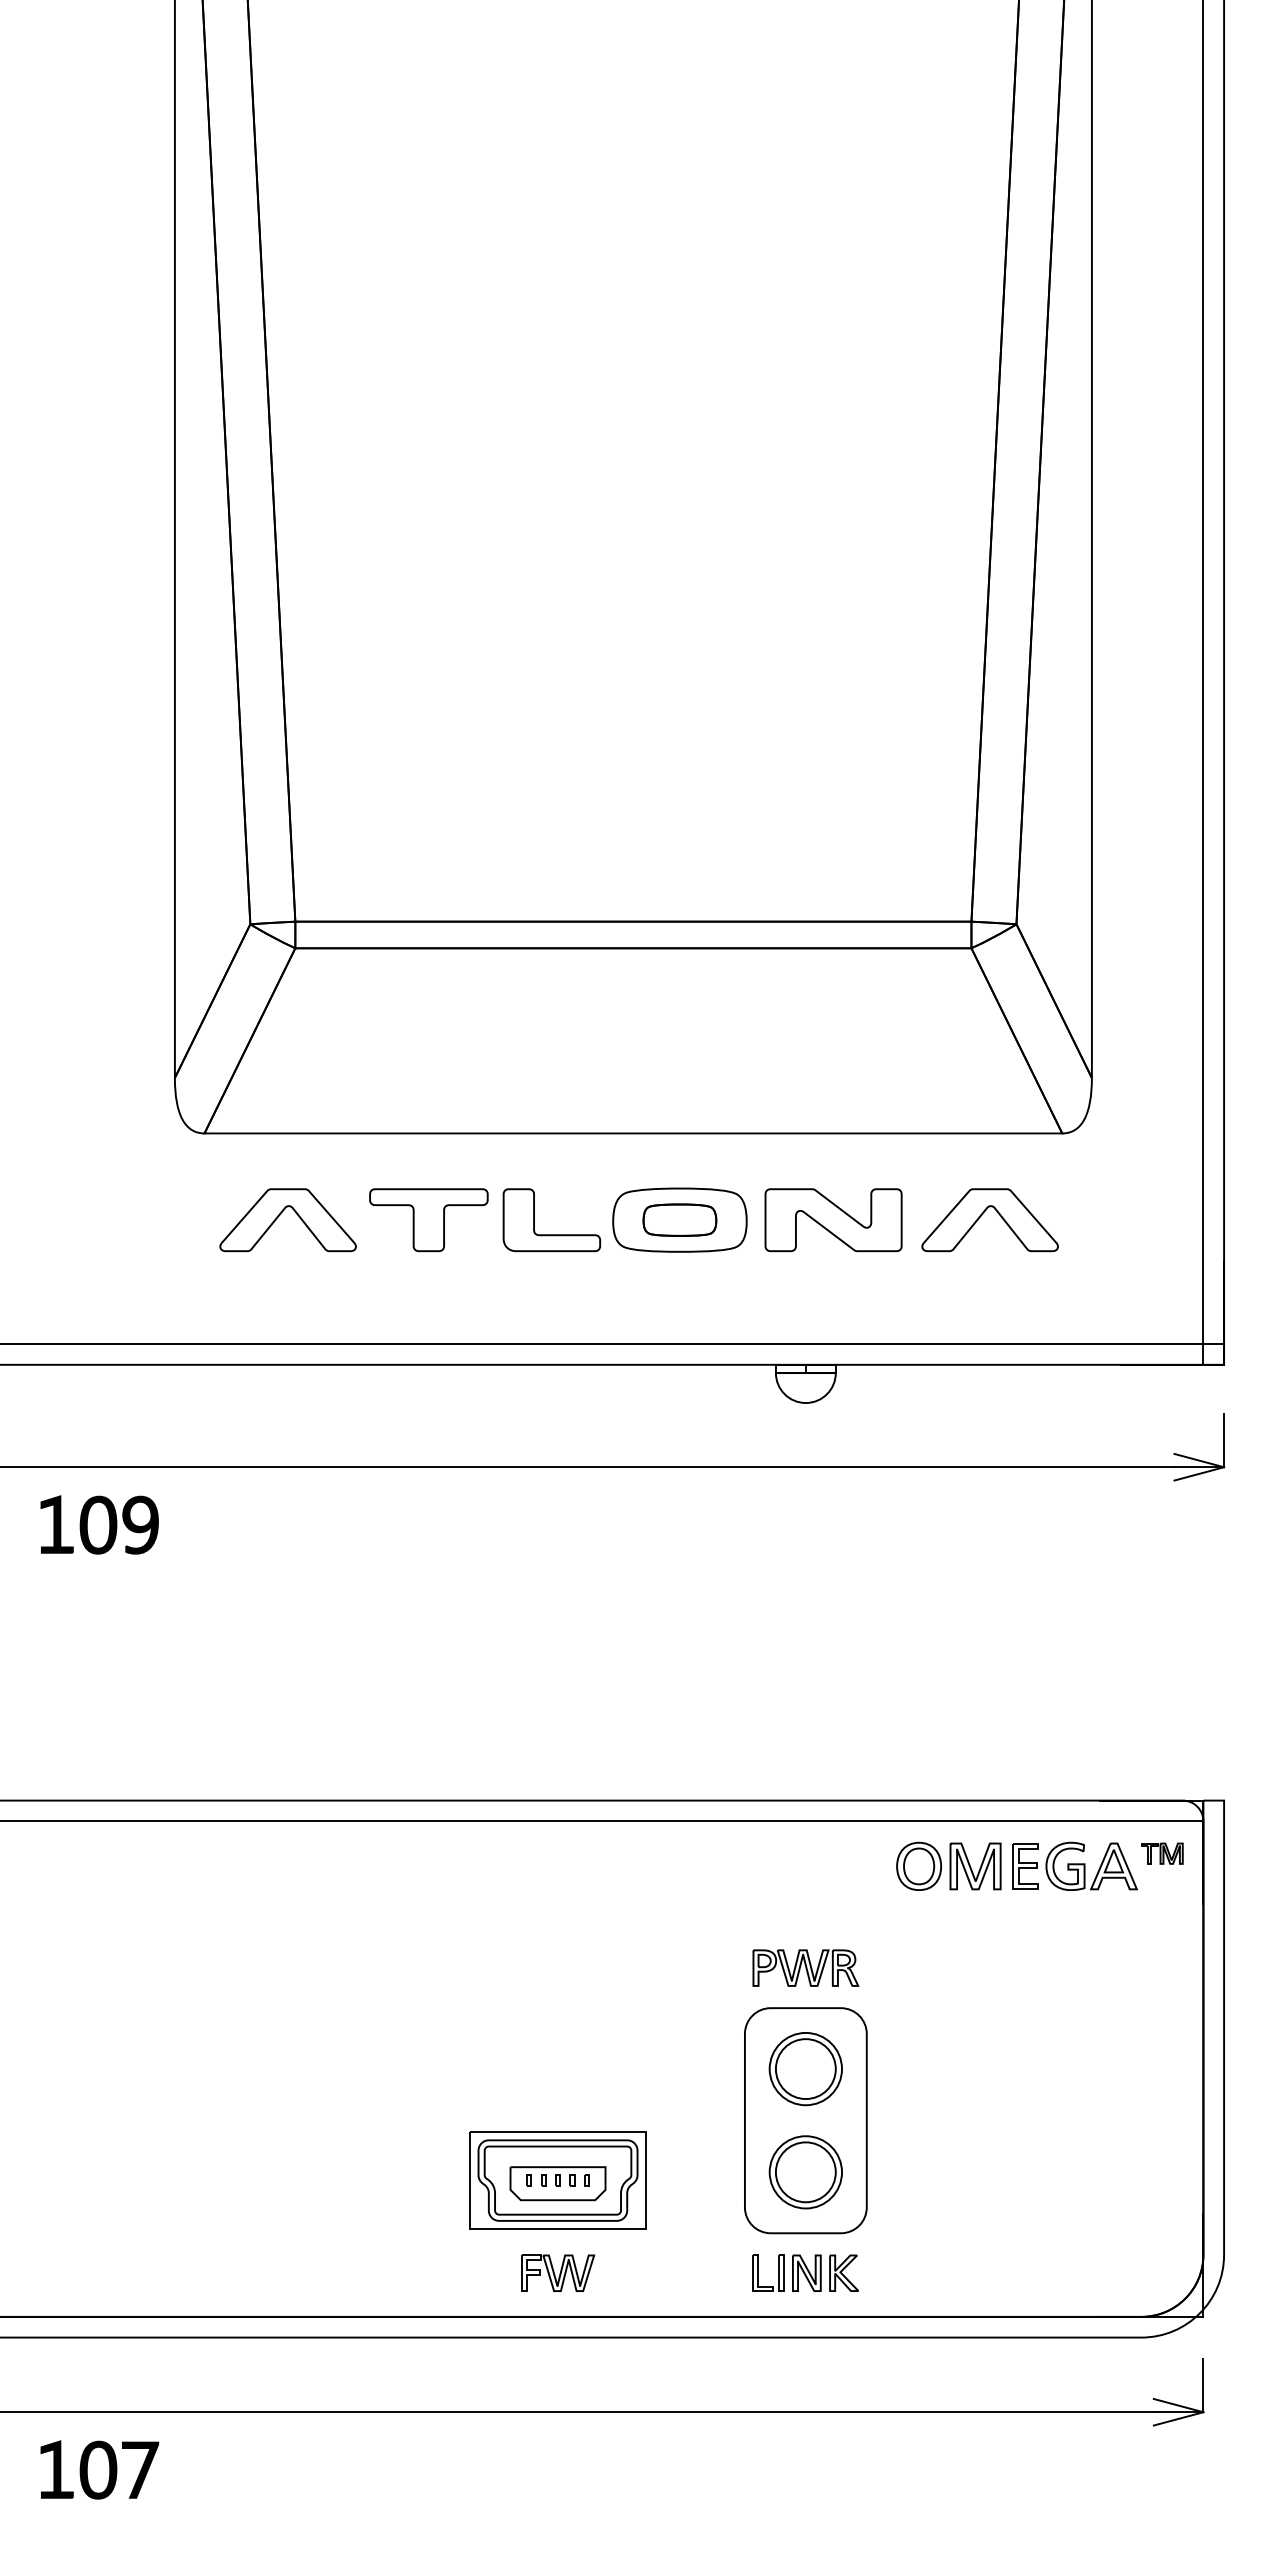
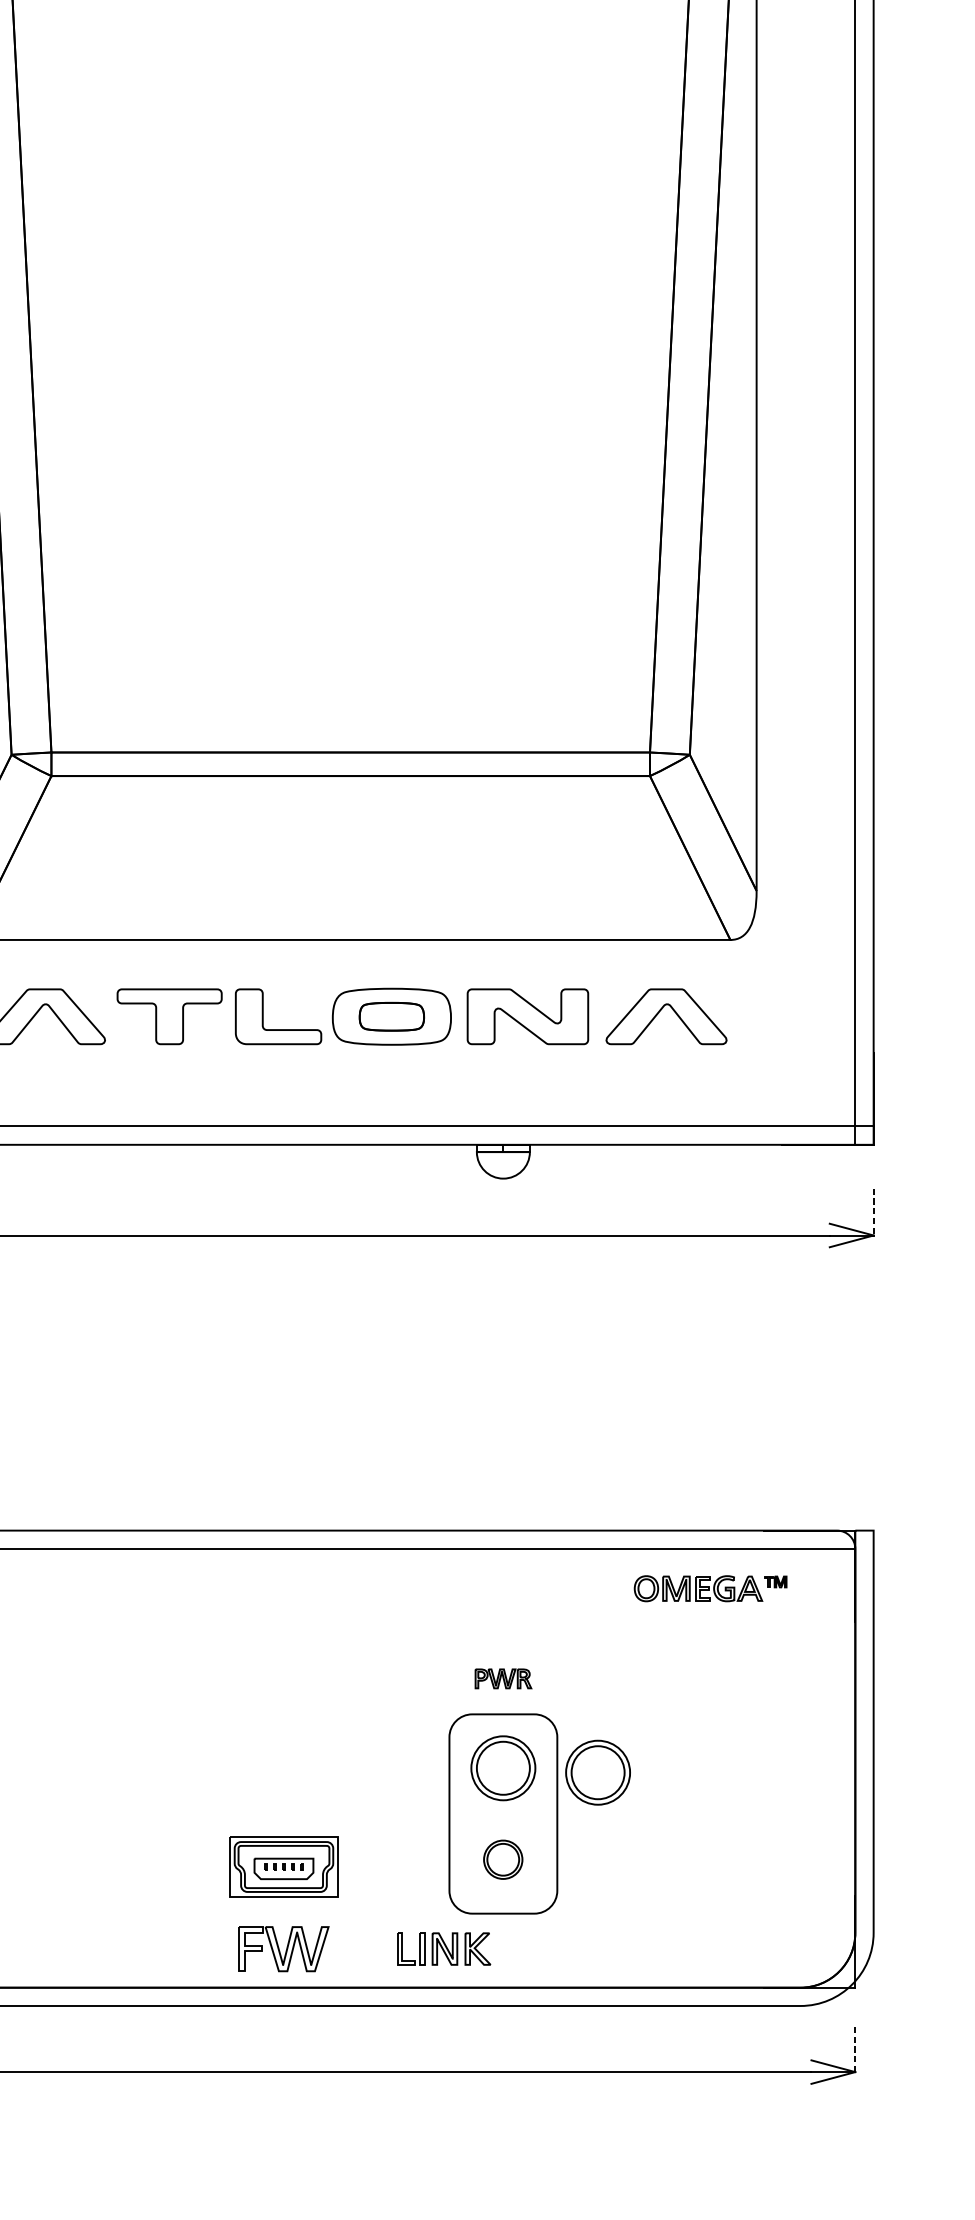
line: (1224, 1441) -> (874, 1212), solid -> dashed
part: (1039, 1865) -> (710, 1588), size x0.6
part: (805, 1967) -> (503, 1678), size x0.6
part: (912, 2074) -> (597, 1773), added
part: (805, 2172) -> (503, 1859), size x0.6
part: (557, 2180) -> (283, 1866), size x0.7
part: (558, 2272) -> (284, 1948), size x1.4
part: (805, 2272) -> (443, 1948), moved
line: (1203, 2385) -> (855, 2048), solid -> dashed

